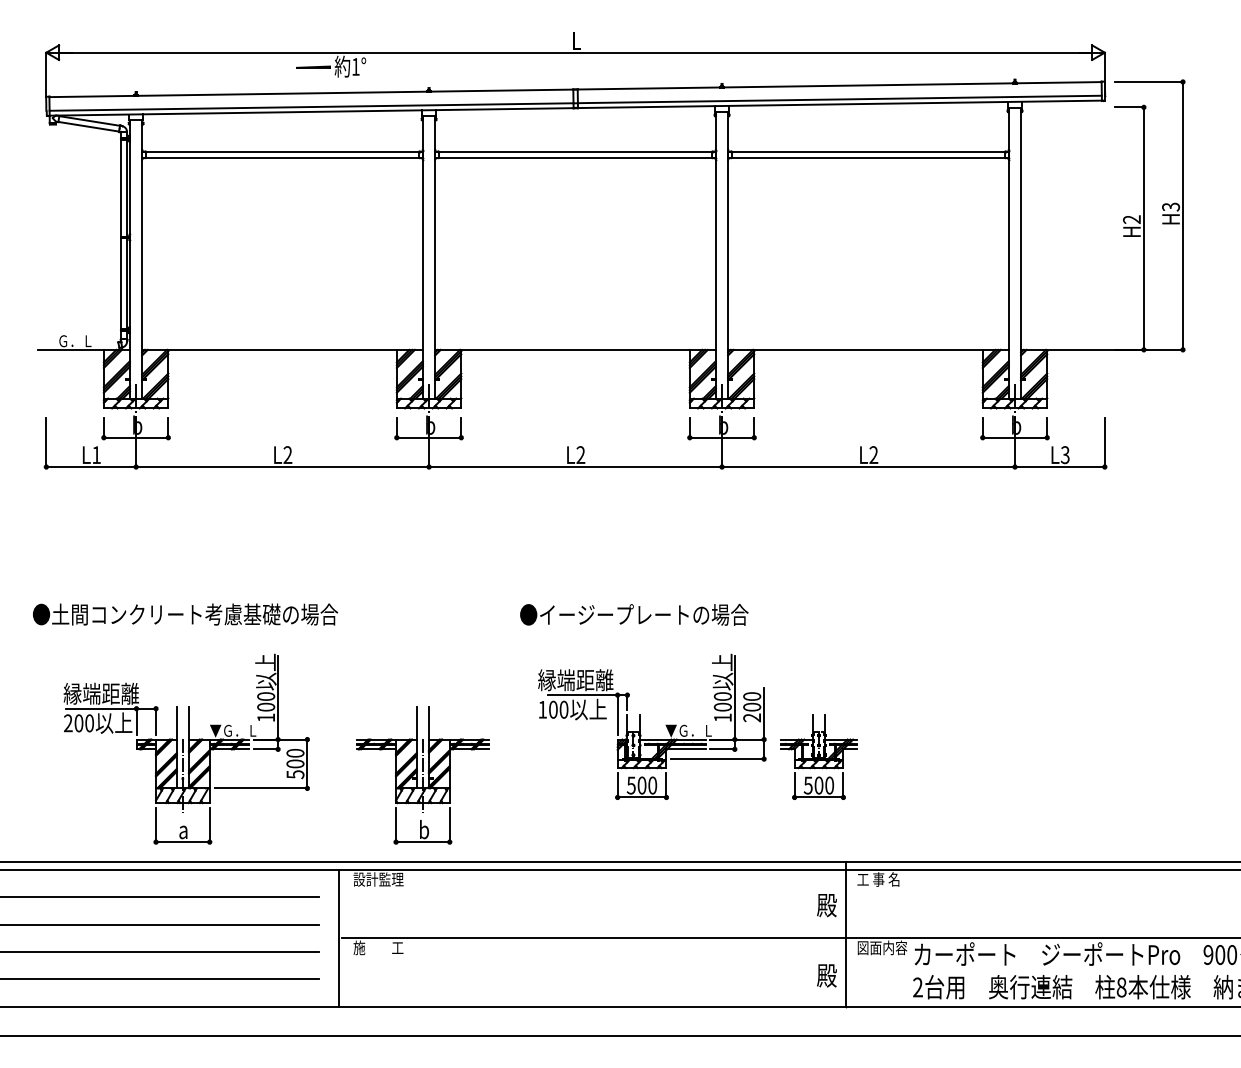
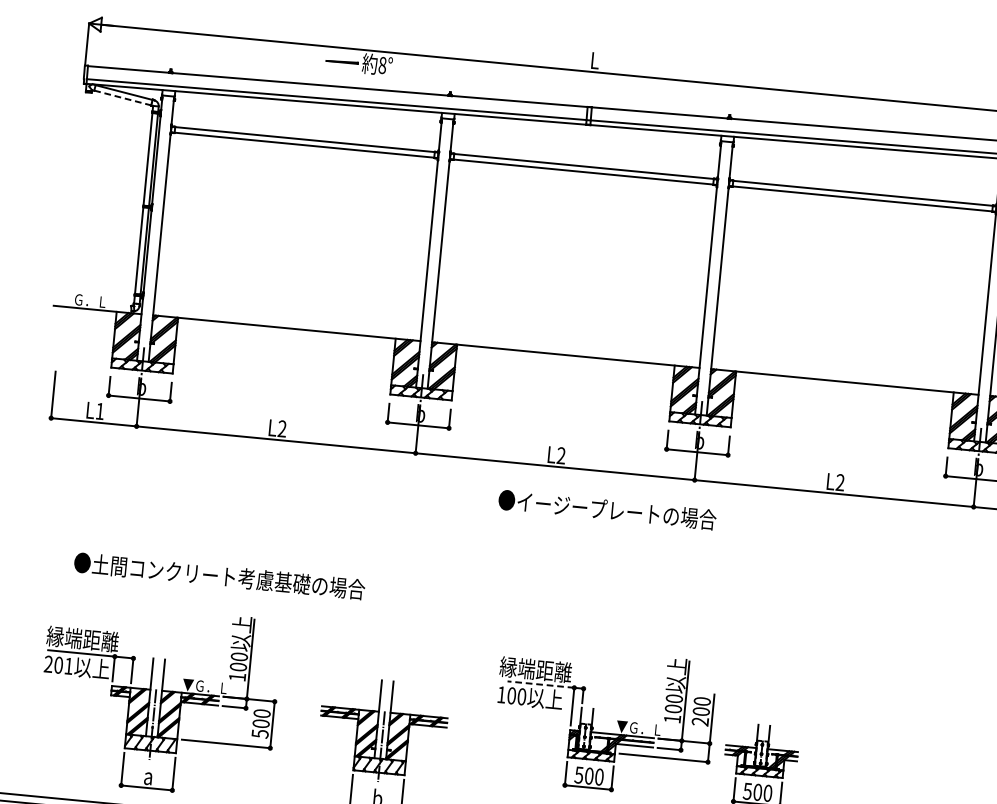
text: (355, 66) -> (382, 65), 1° -> 8°
line: (88, 126) -> (122, 97), solid -> dashed
text: (185, 614) -> (219, 576), moved
text: (634, 614) -> (607, 509), moved
line: (582, 695) -> (540, 684), solid -> dashed
text: (89, 723) -> (68, 666), 200 -> 201

